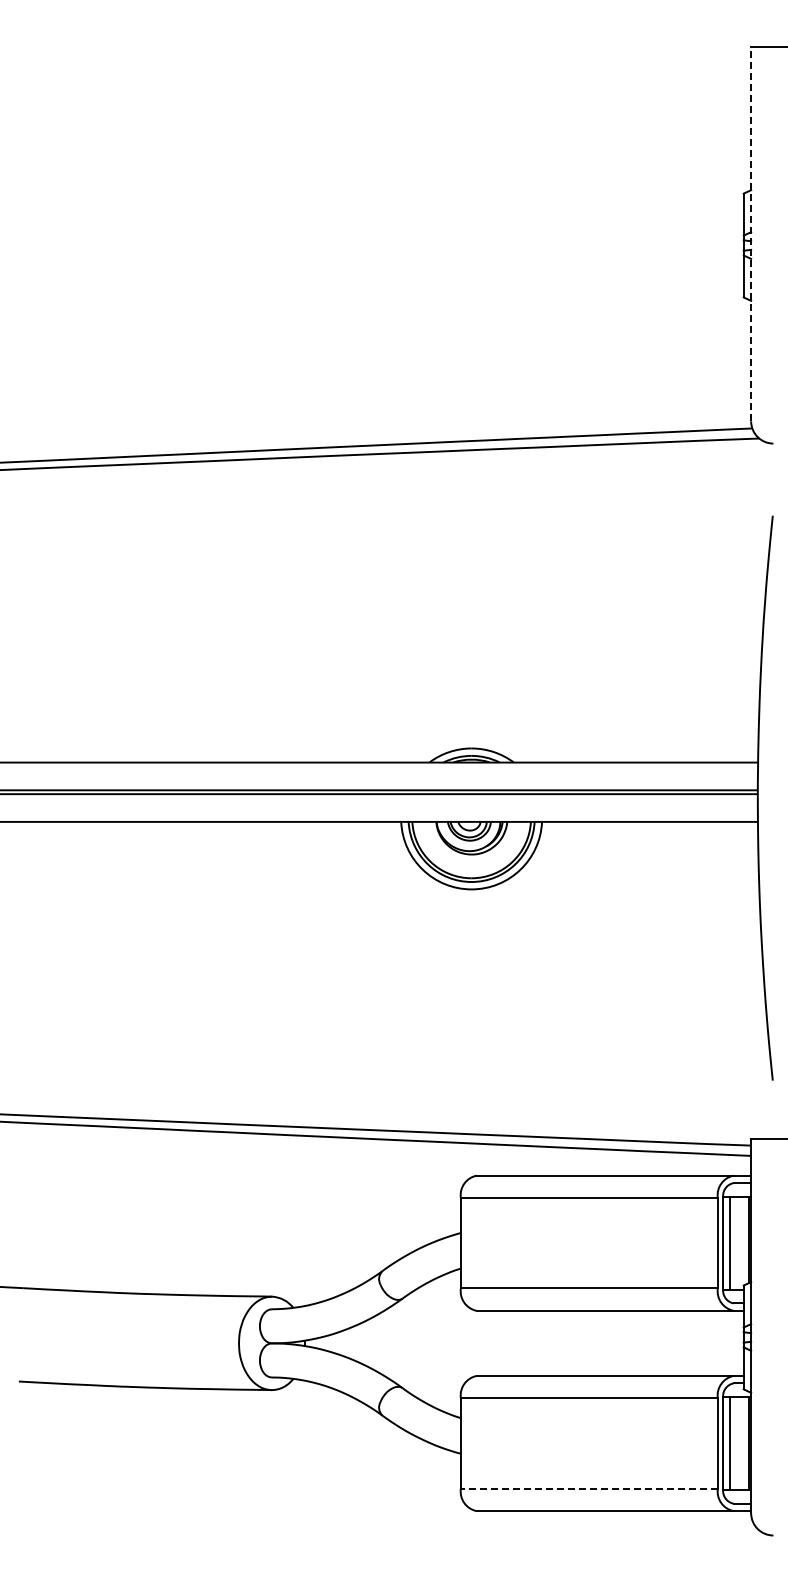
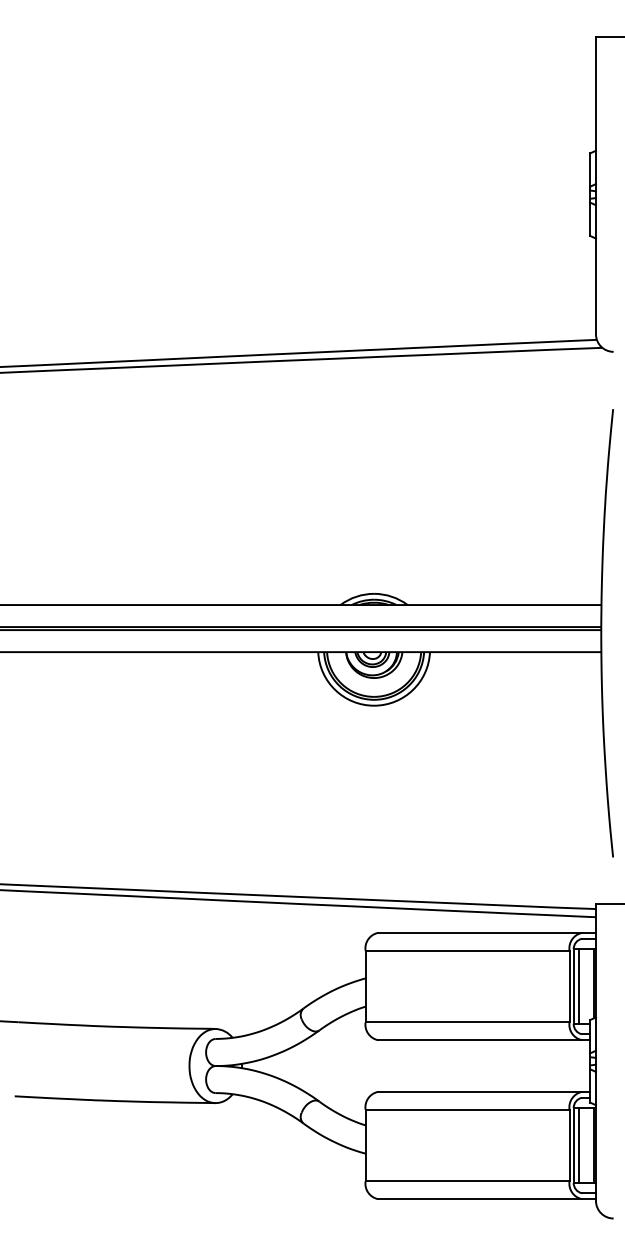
line: (751, 234) -> (596, 185), dashed -> solid
line: (589, 1488) -> (467, 1181), dashed -> solid

